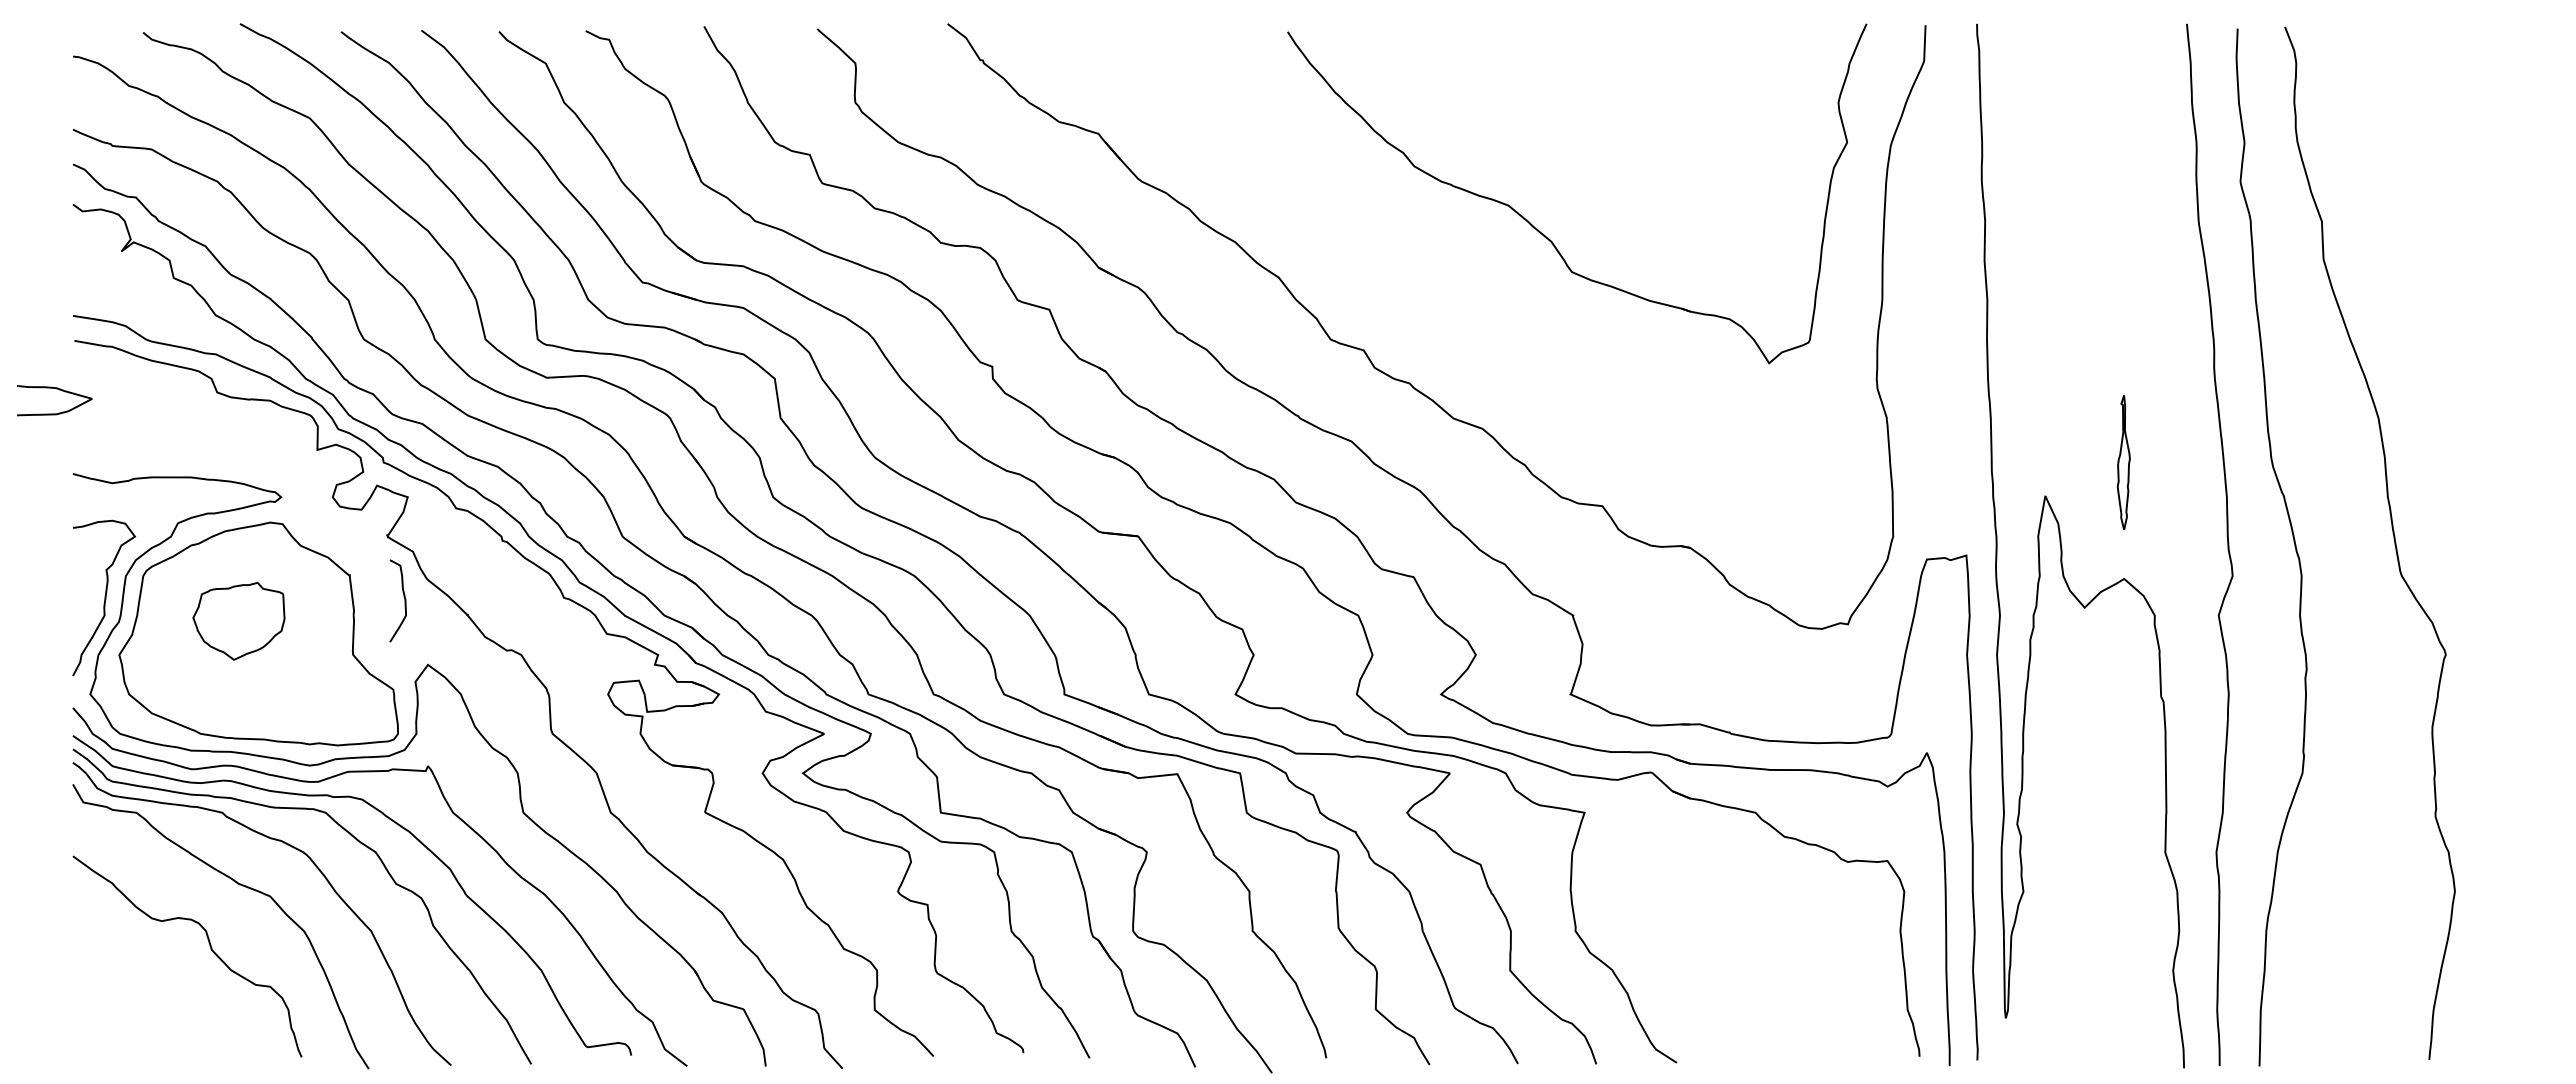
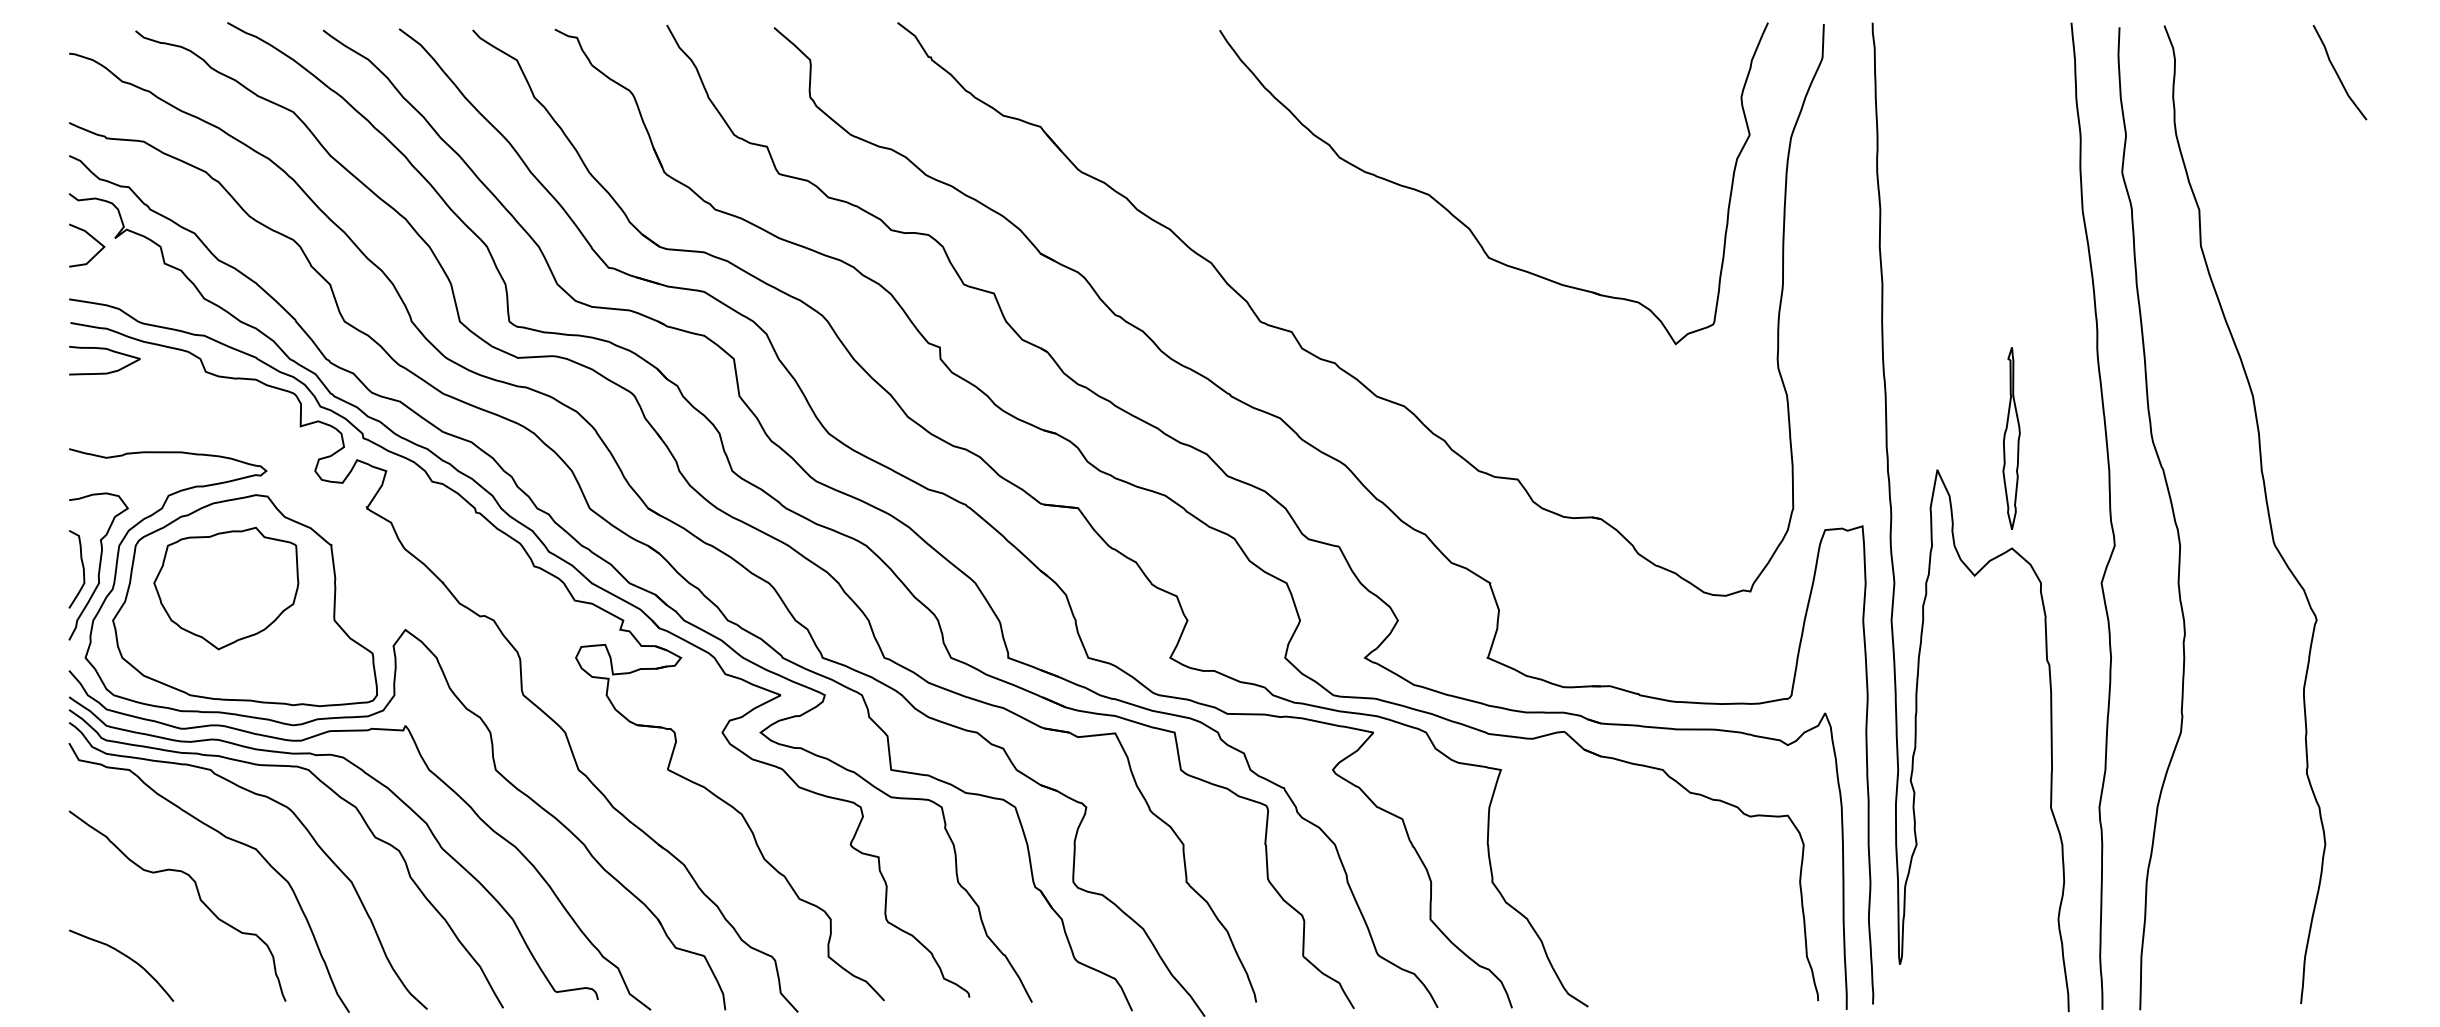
curve: (2468, 77) -> (2338, 73), added
line: (98, 252) -> (93, 239), added
curve: (56, 389) -> (106, 350), moved
part: (2123, 462) -> (2011, 438), size x1.43
curve: (404, 600) -> (82, 568), moved
part: (238, 621) -> (225, 588), size x1.67
curve: (131, 1009) -> (124, 956), added

